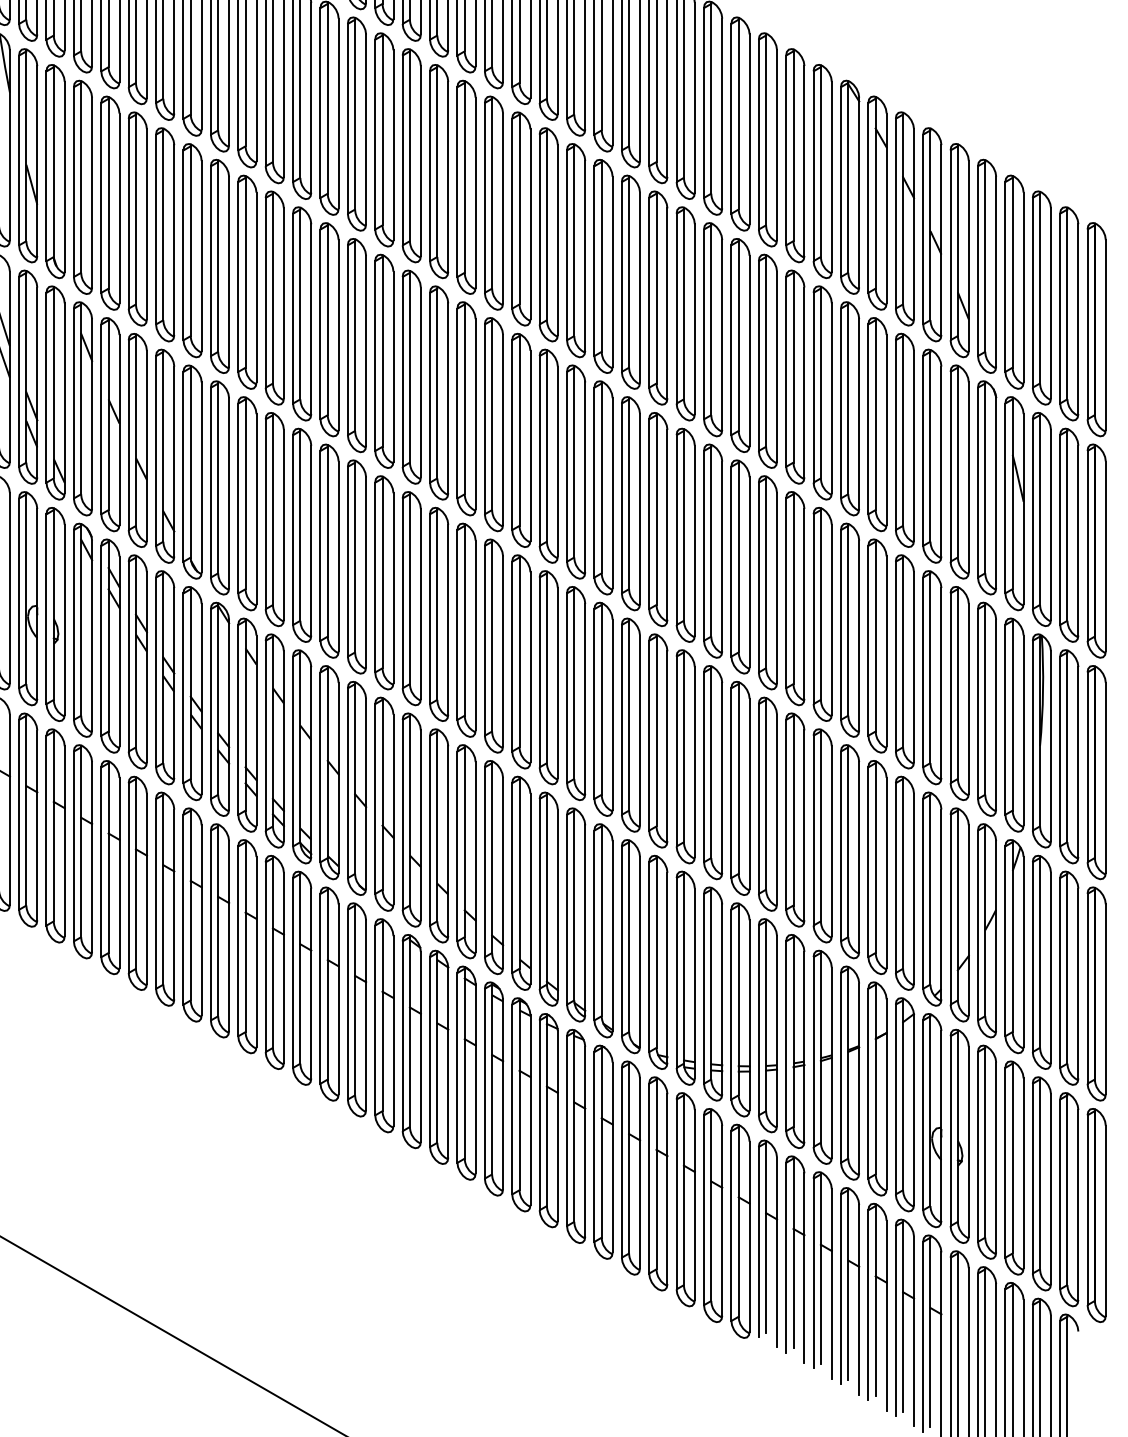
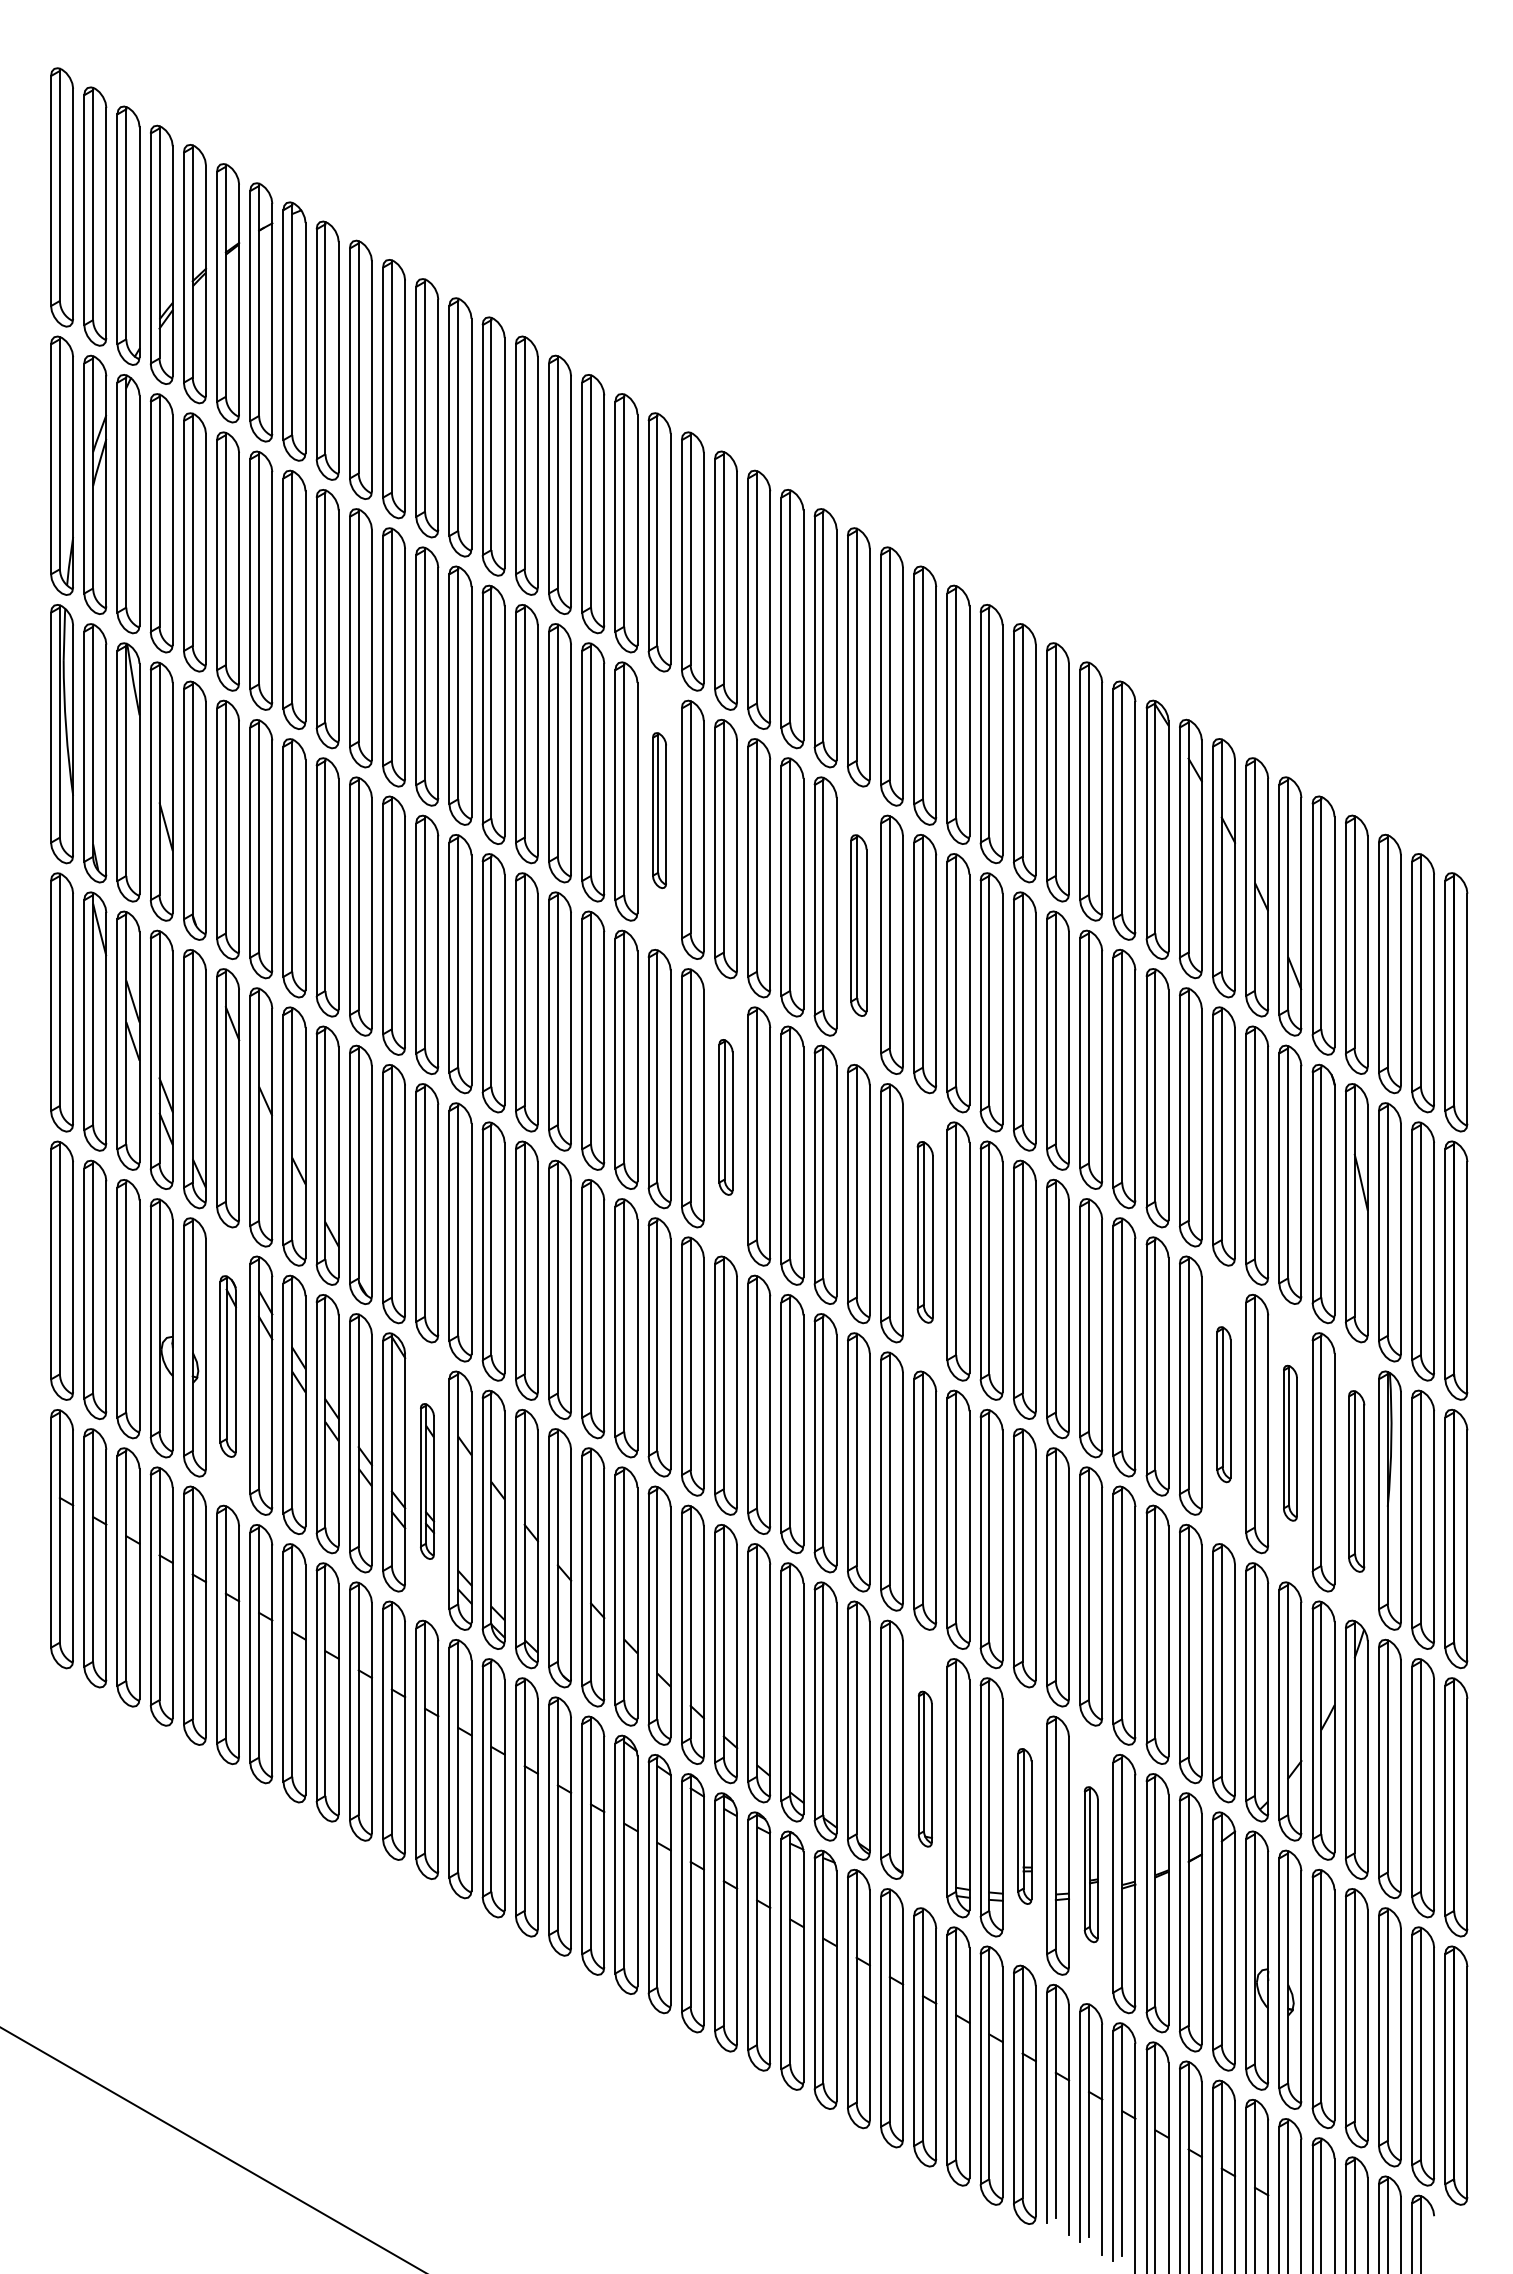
part: (439, 171) -> (659, 810), size x0.6
part: (603, 266) -> (858, 925), size x0.7
part: (493, 424) -> (725, 1117), size x0.6
part: (658, 519) -> (925, 1232), size x0.7
part: (83, 630) -> (228, 1366), size x0.7
part: (904, 661) -> (1223, 1404), size x0.6
part: (959, 693) -> (1290, 1443), size x0.6
part: (247, 725) -> (427, 1481), size x0.6
part: (1014, 725) -> (1356, 1481), size x0.7
part: (658, 962) -> (925, 1769), size x0.6
part: (740, 1009) -> (1024, 1826), size x0.6
part: (795, 1041) -> (1091, 1864), size x0.6

